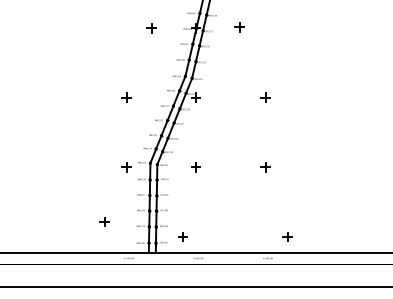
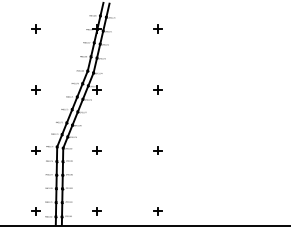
part: (239, 27) -> (157, 29), moved
part: (151, 28) -> (36, 29), moved
part: (104, 221) -> (36, 211), moved
part: (182, 236) -> (96, 211), moved
part: (287, 236) -> (157, 211), moved

